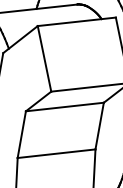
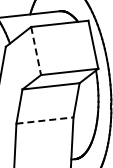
line: (45, 59) -> (36, 51), solid -> dashed
line: (55, 153) -> (44, 120), solid -> dashed

